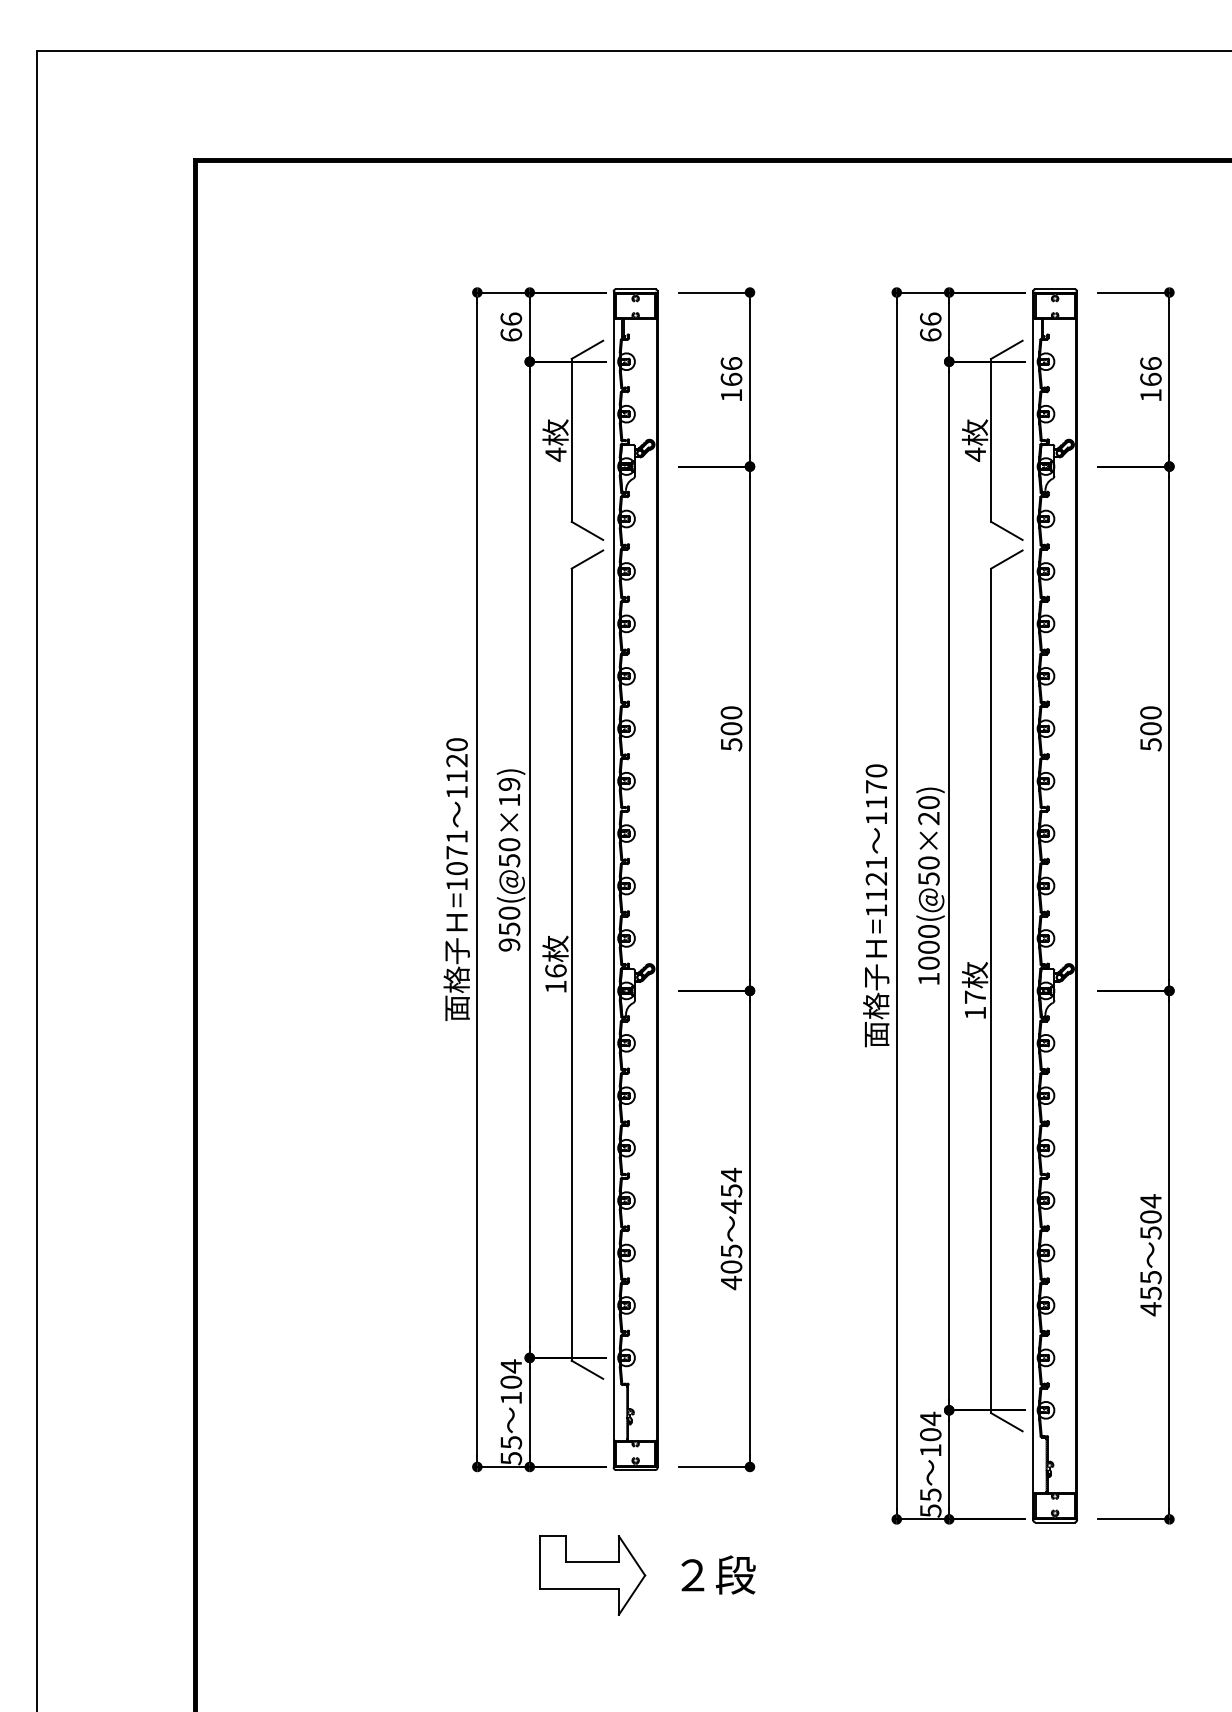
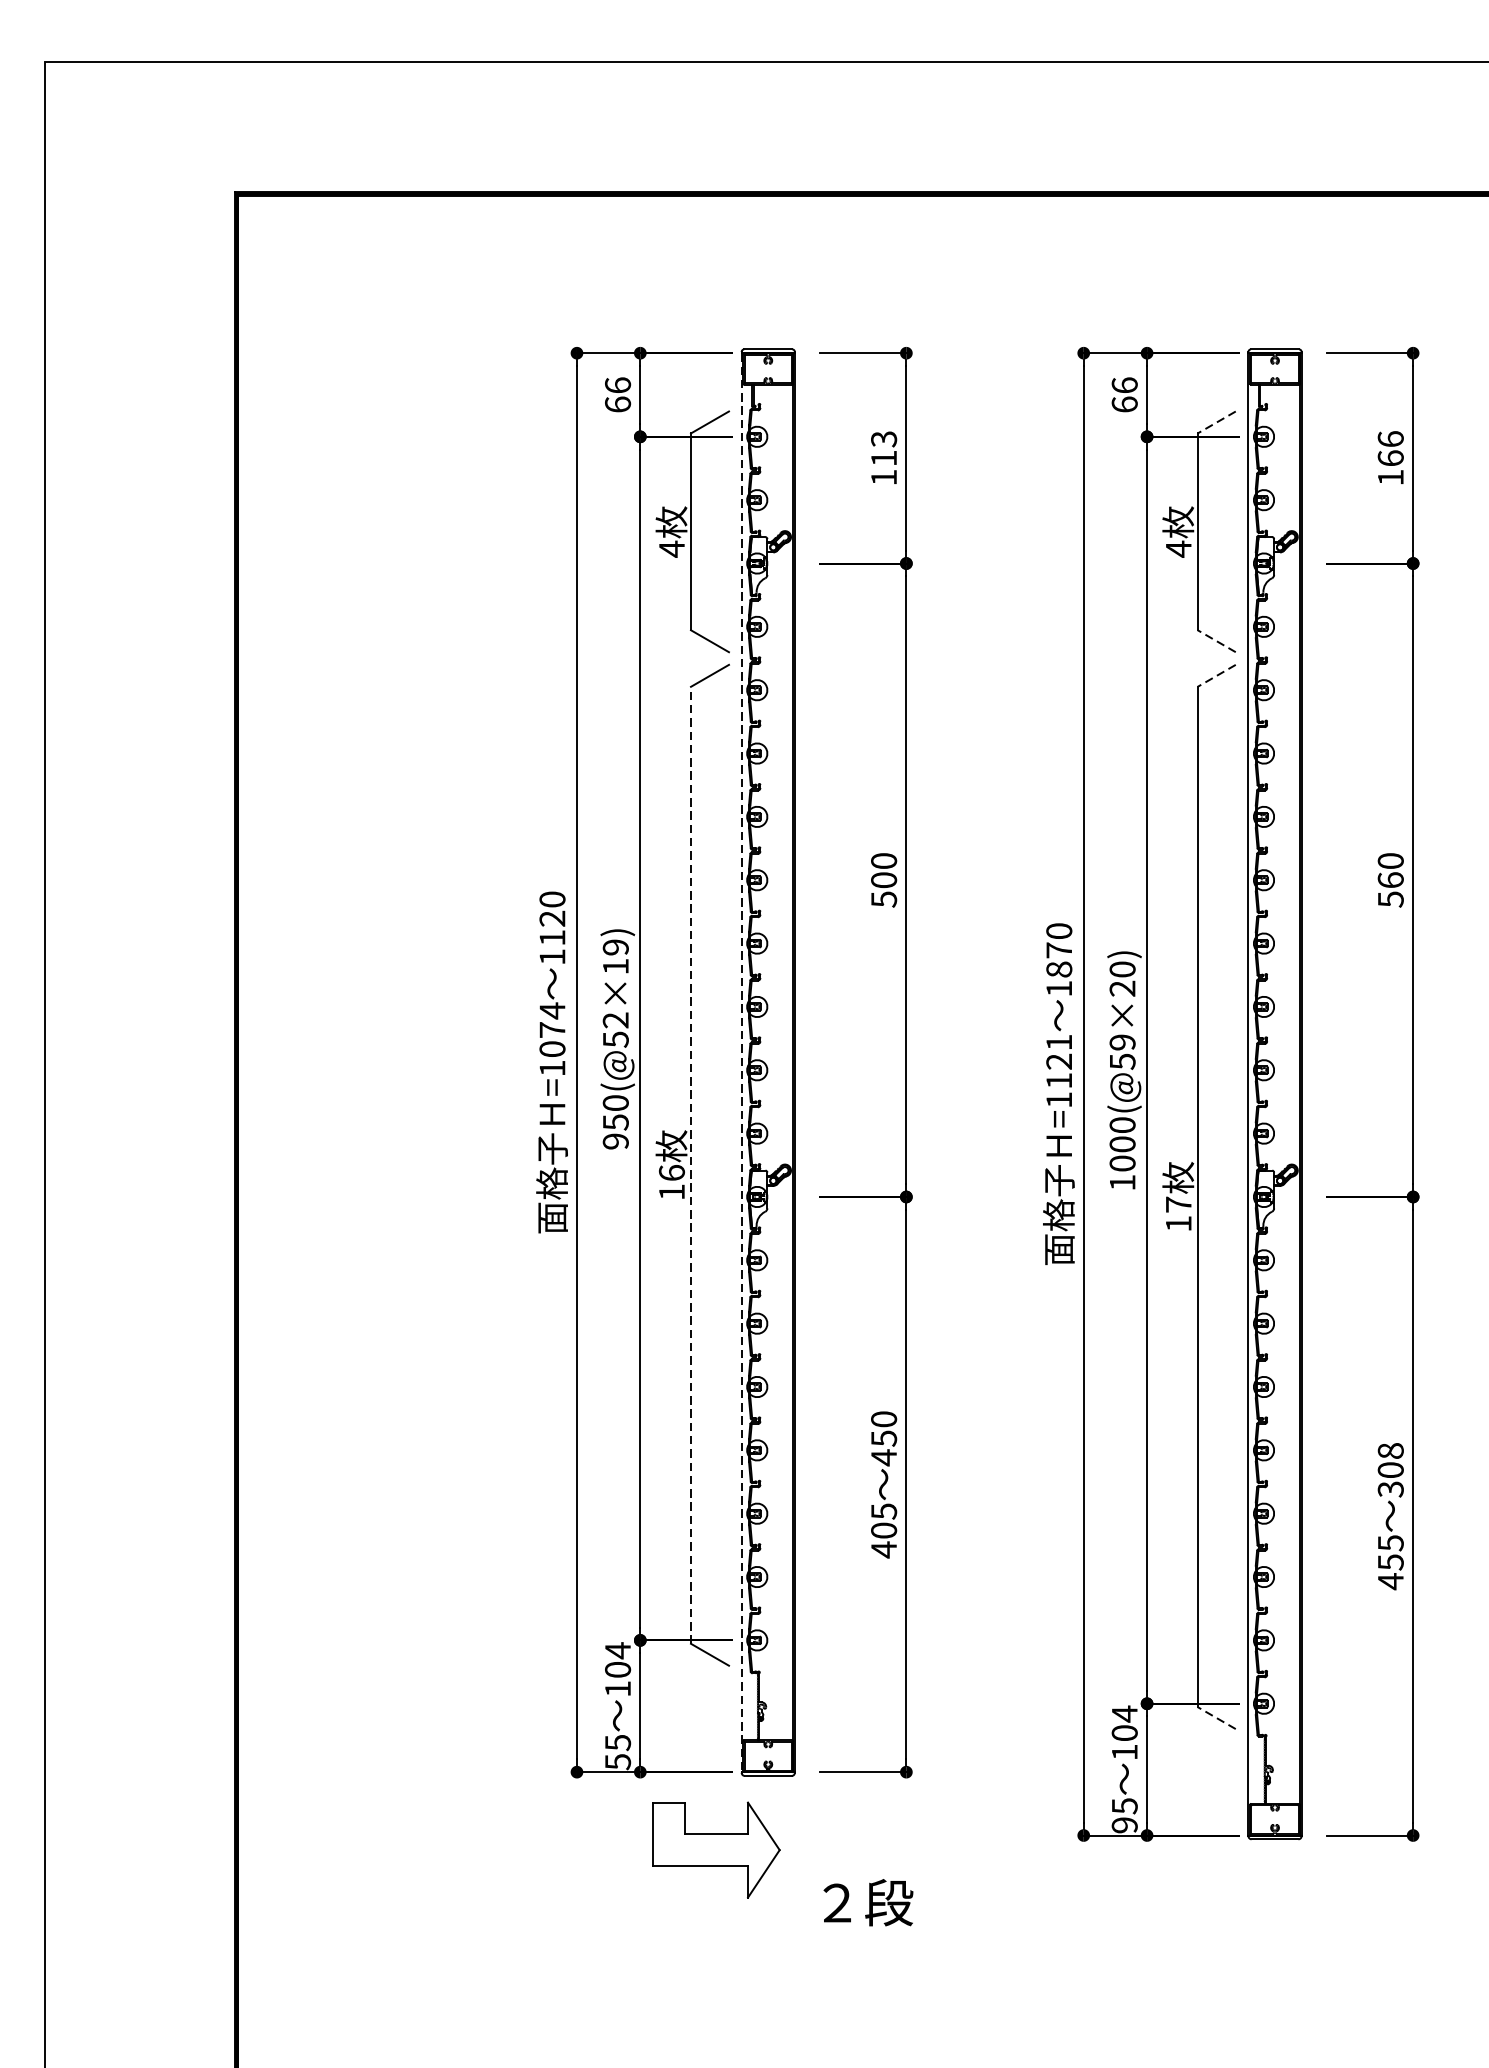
line: (1006, 350) -> (1216, 423), solid -> dashed
text: (731, 371) -> (884, 448), 166 -> 113
line: (1006, 530) -> (1216, 640), solid -> dashed
line: (1006, 559) -> (1216, 675), solid -> dashed
text: (1150, 728) -> (1390, 879), 500 -> 560
text: (876, 802) -> (1059, 969), 1170 -> 1870
text: (456, 836) -> (551, 1010), =1071 -> =1074
text: (509, 844) -> (615, 1020), 950(@50×19) -> 950(@52×19)
text: (928, 862) -> (1122, 1041), 1000(@50×20) -> 1000(@59×20)
line: (613, 880) -> (741, 1063), solid -> dashed
line: (571, 964) -> (690, 1165), solid -> dashed
text: (731, 1174) -> (884, 1418), 454 -> 450
text: (1150, 1216) -> (1390, 1469), 504 -> 308
line: (1006, 1421) -> (1216, 1717), solid -> dashed
text: (930, 1510) -> (1124, 1824), 55 -> 95
part: (592, 1575) -> (716, 1850), moved

